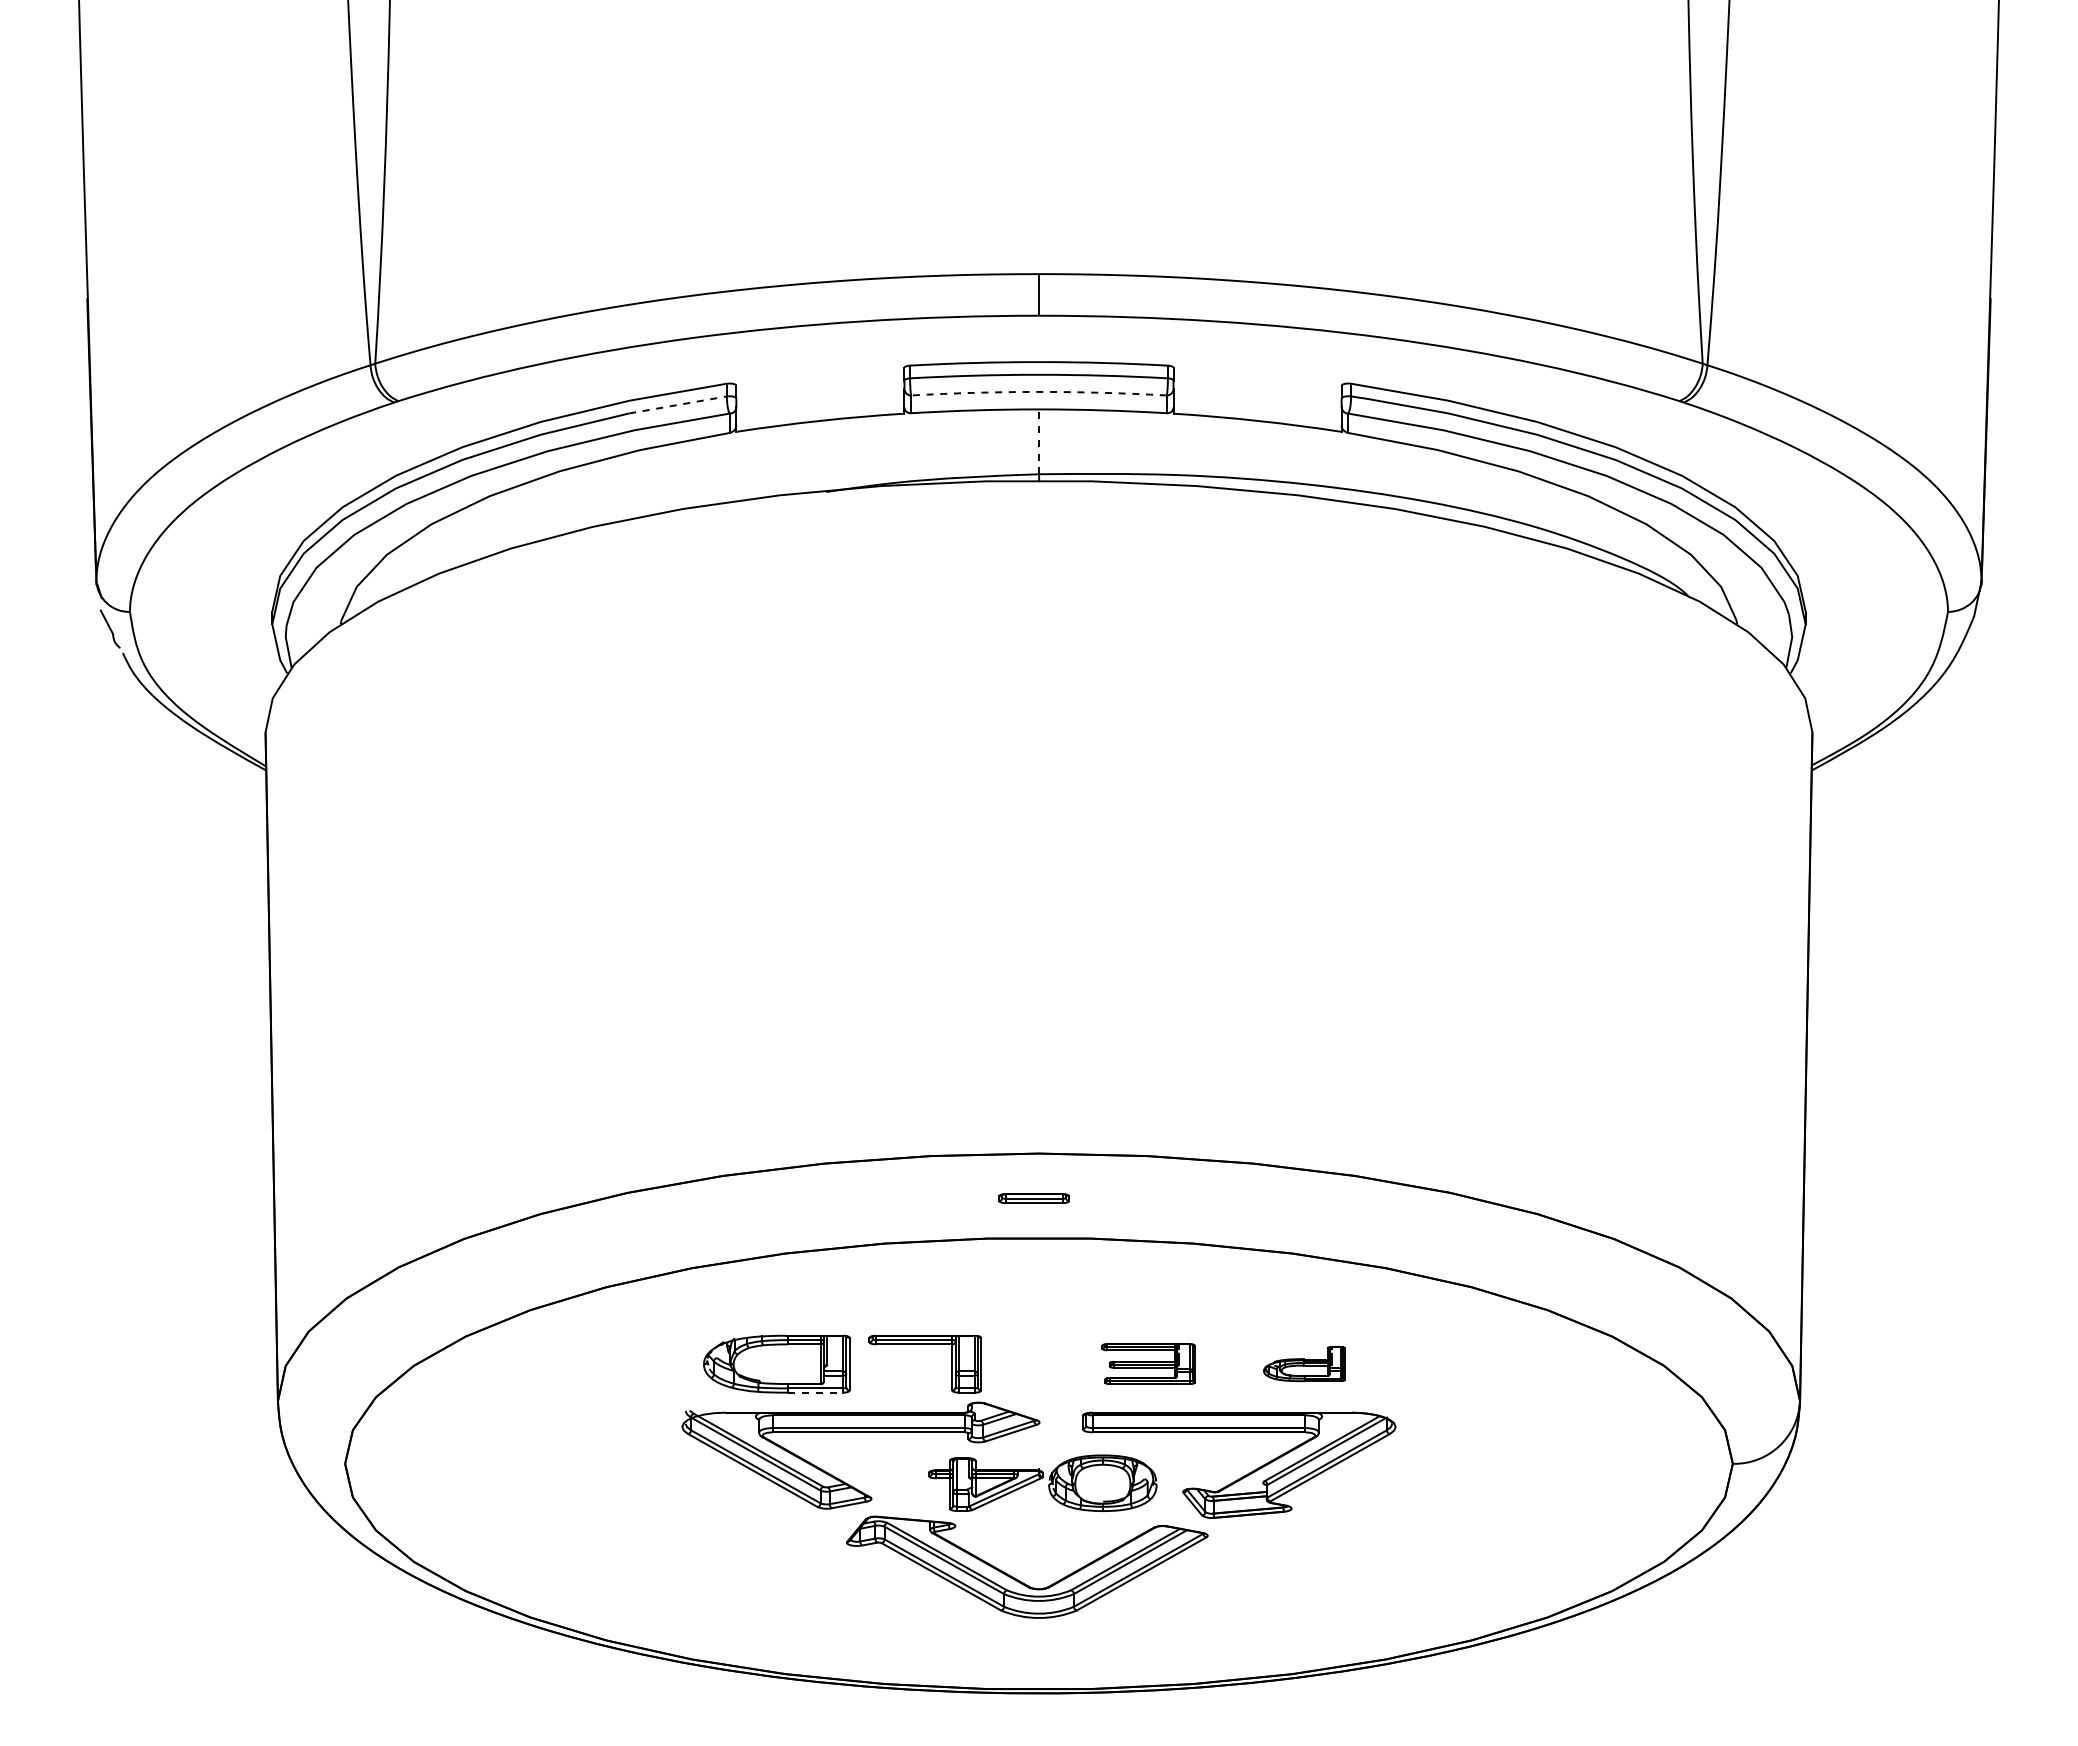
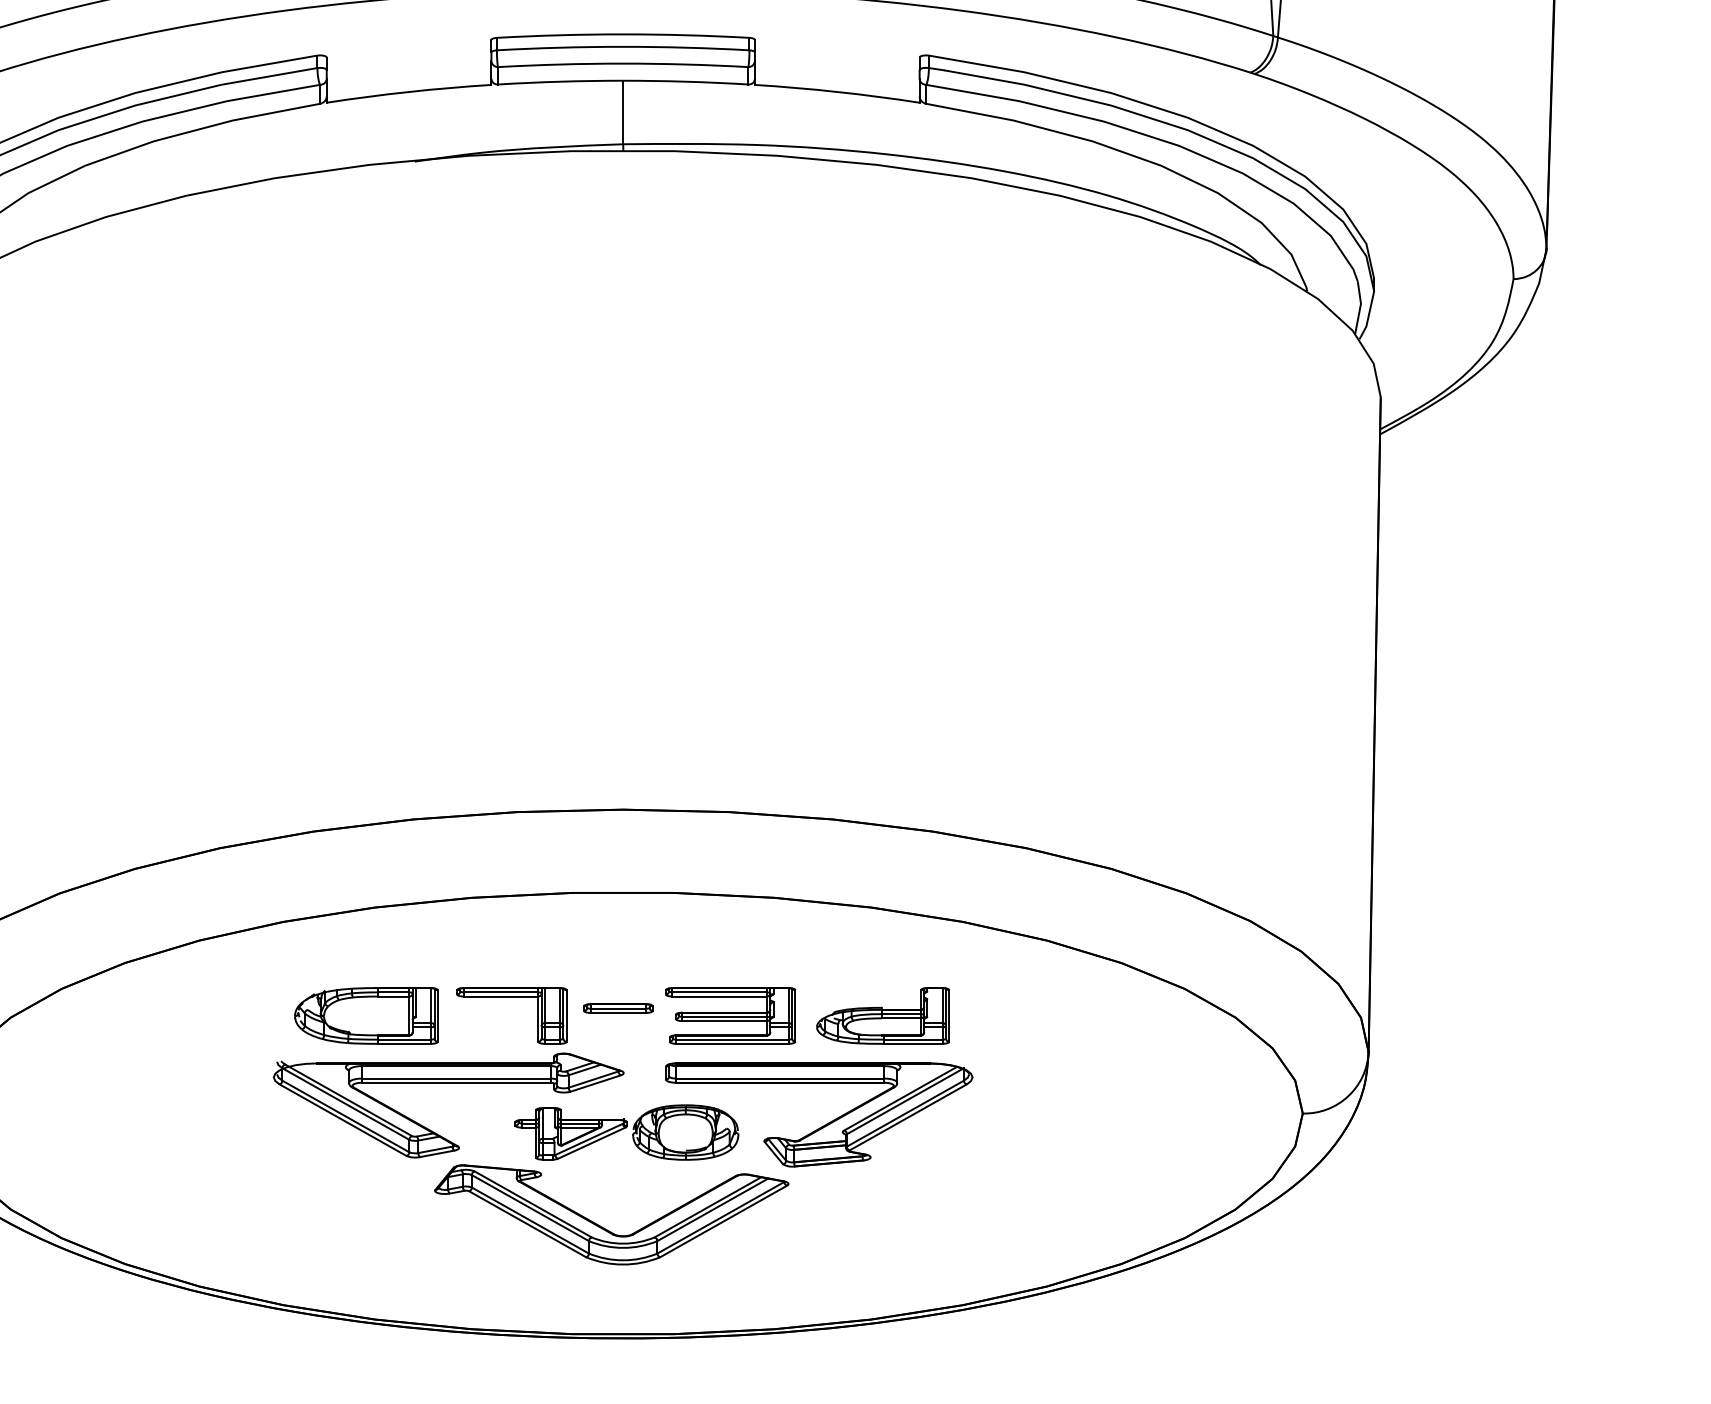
arc: (1038, 391) -> (622, 63), dashed -> solid
line: (677, 405) -> (269, 76), dashed -> solid
line: (1039, 441) -> (623, 112), dashed -> solid
part: (1033, 1198) -> (617, 1008), moved
part: (1148, 1363) -> (730, 1015), size x1.43
part: (1304, 1363) -> (883, 1015), size x1.67
line: (816, 1392) -> (405, 1043), dashed -> solid

